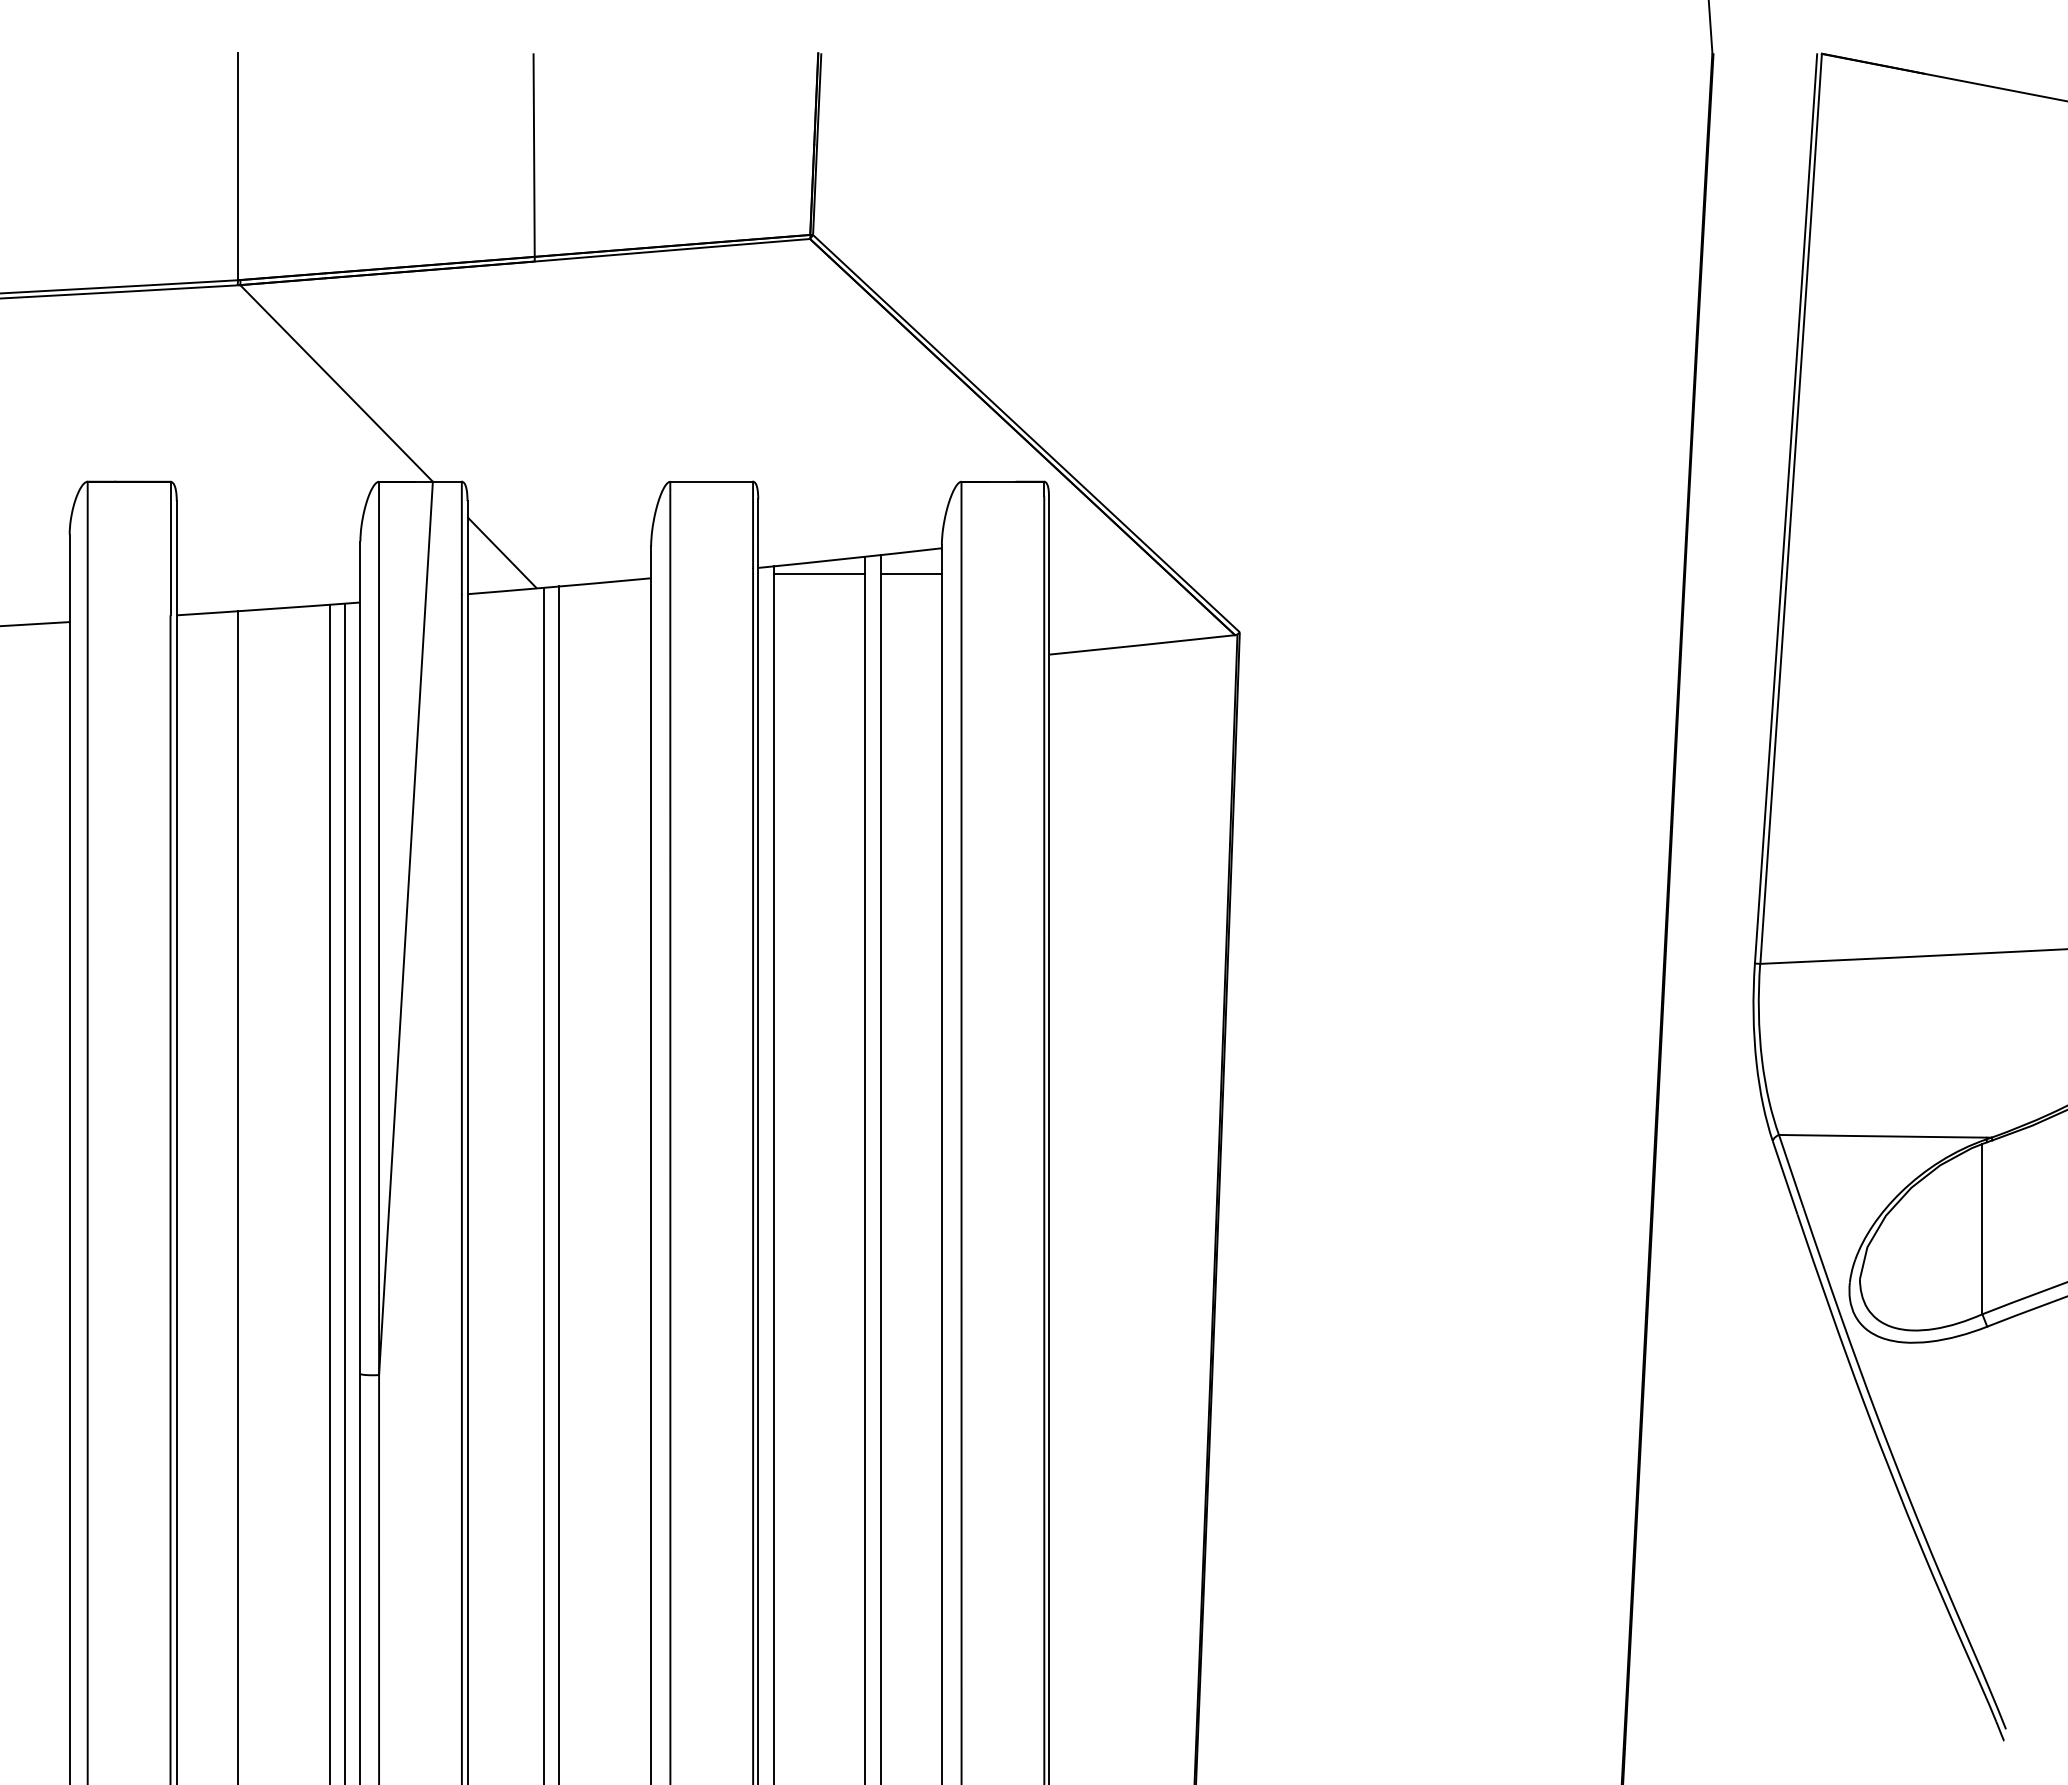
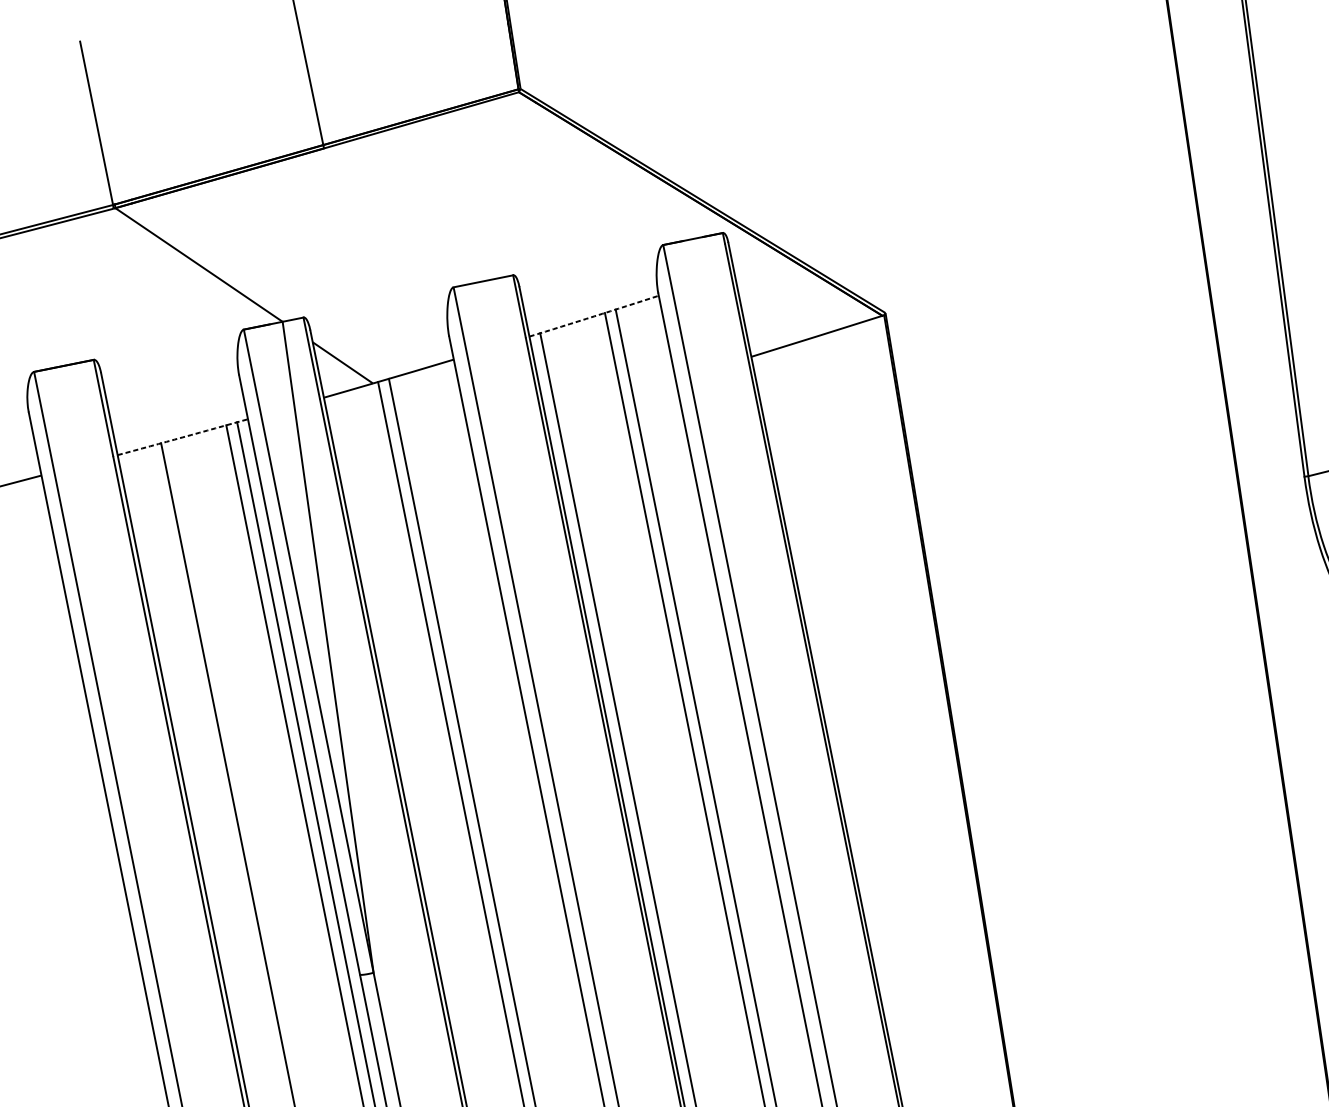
arc: (850, 558) -> (594, 316), solid -> dashed
line: (819, 573) -> (574, 331), removed
line: (910, 573) -> (639, 318), removed
arc: (268, 609) -> (182, 437), solid -> dashed

